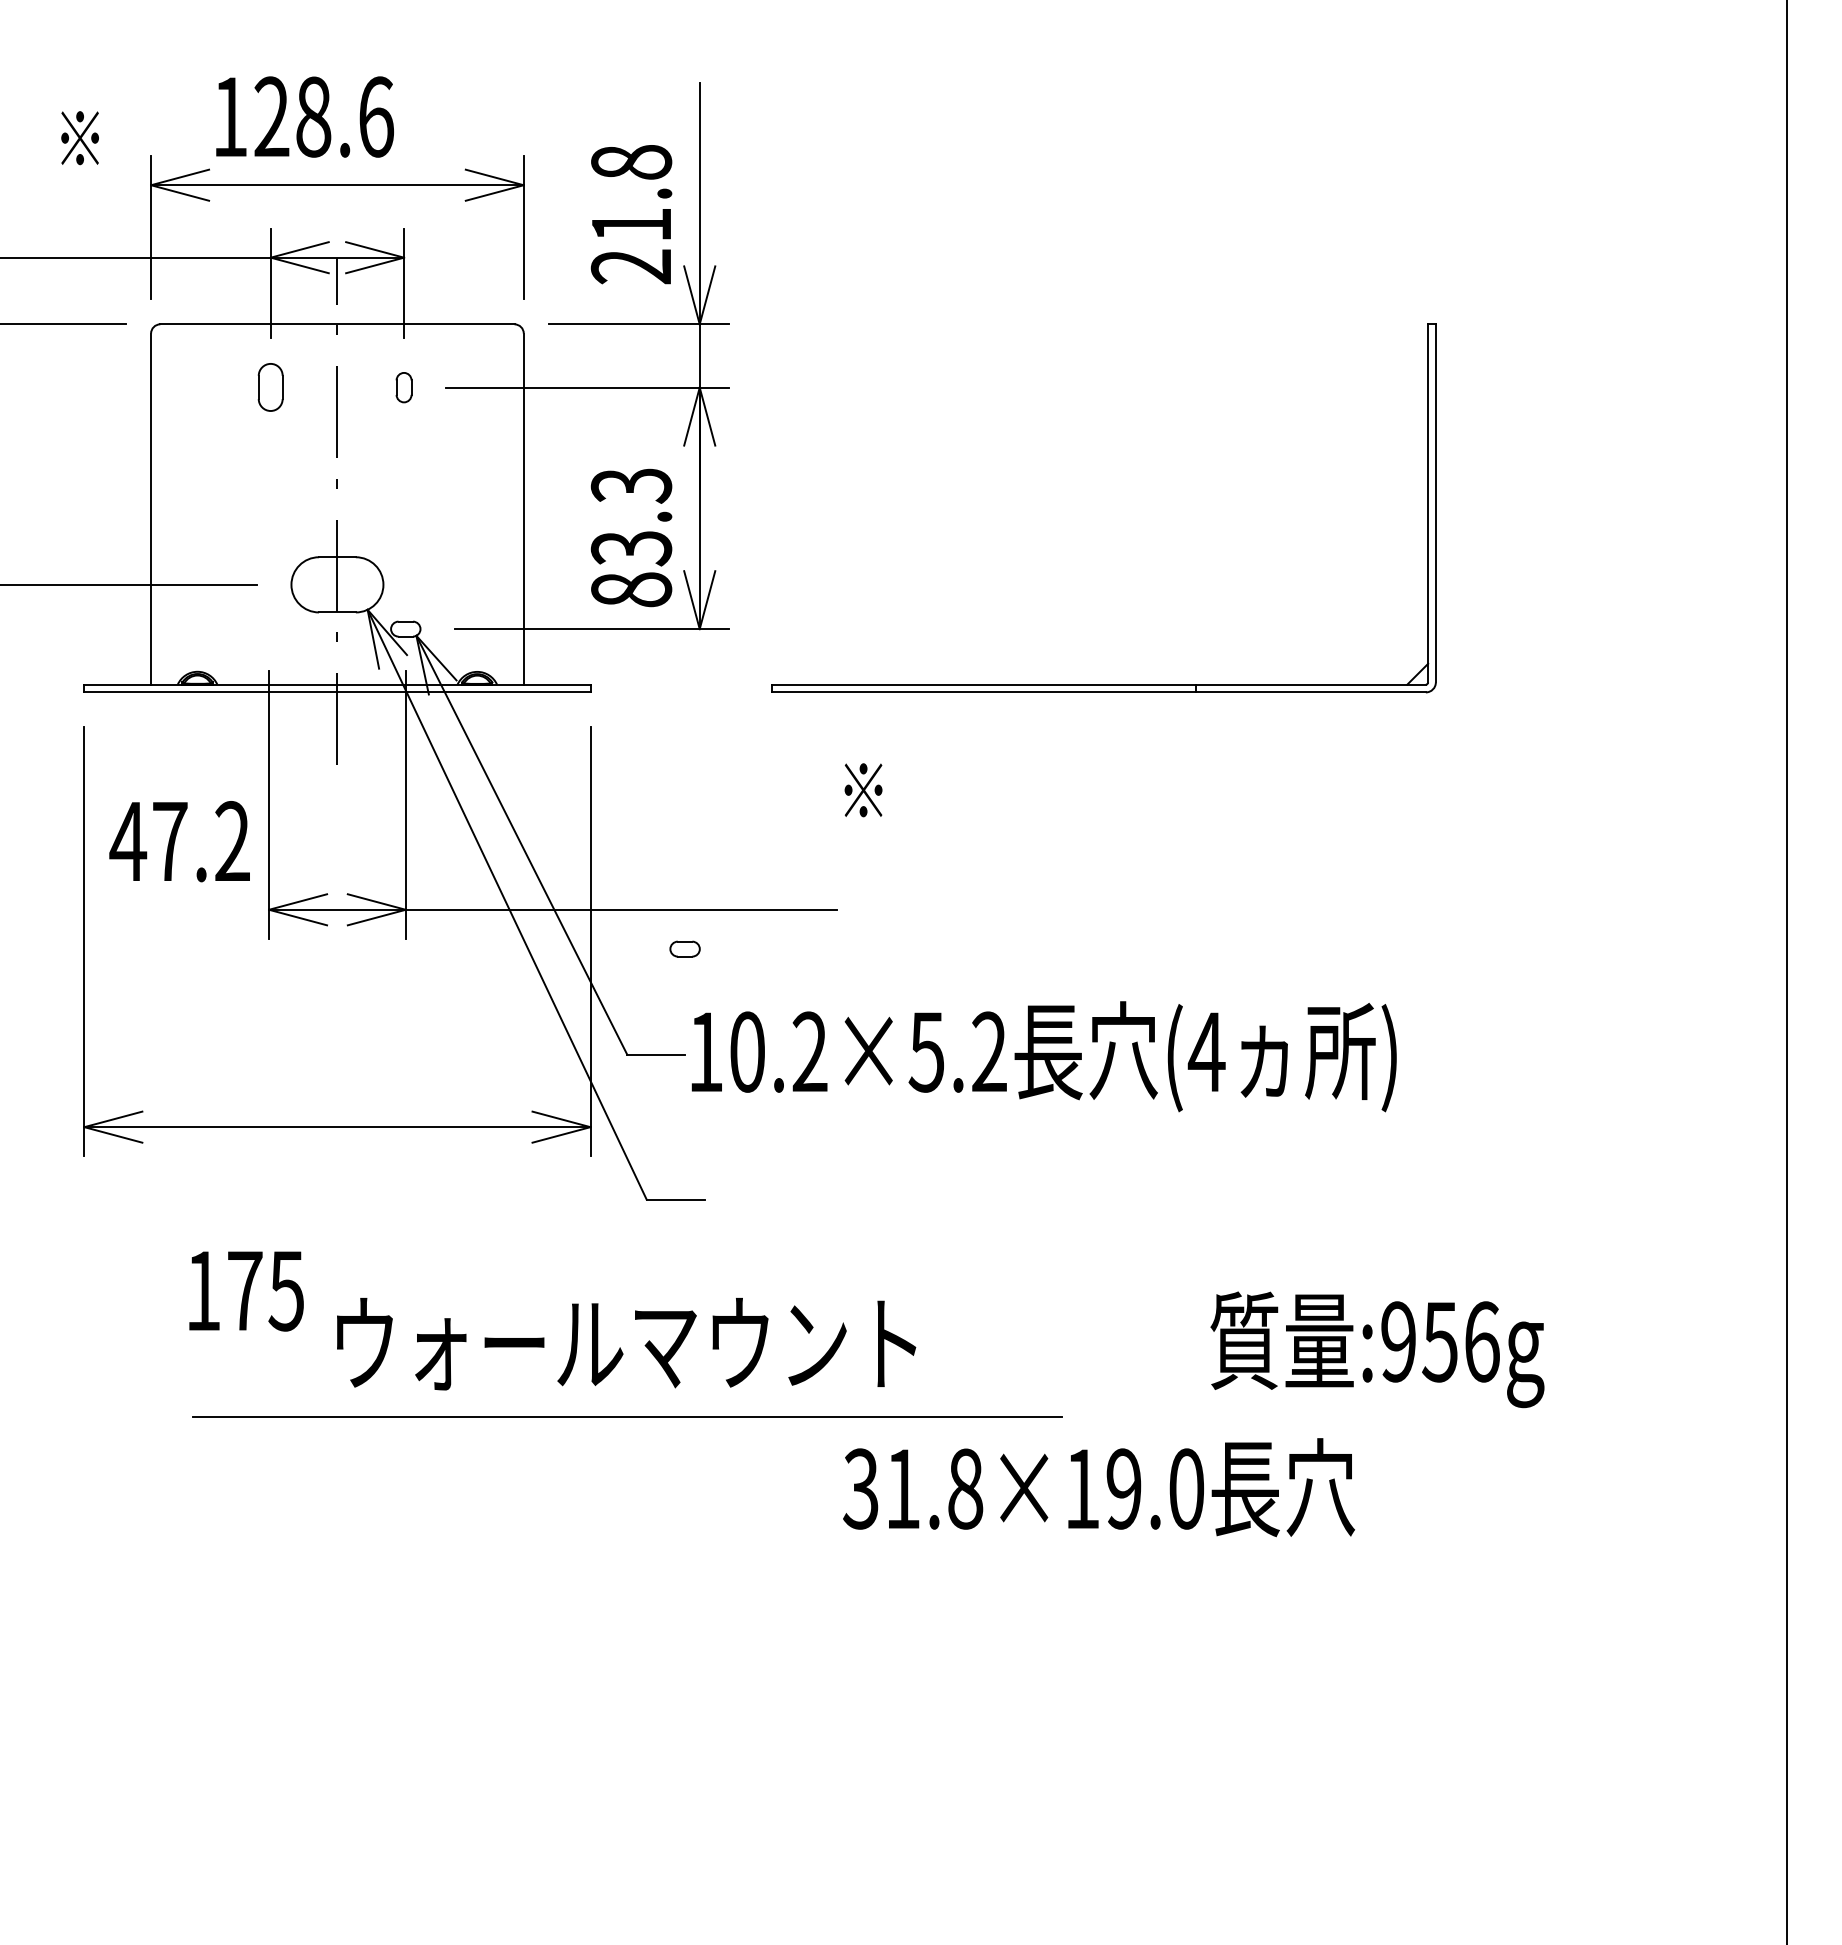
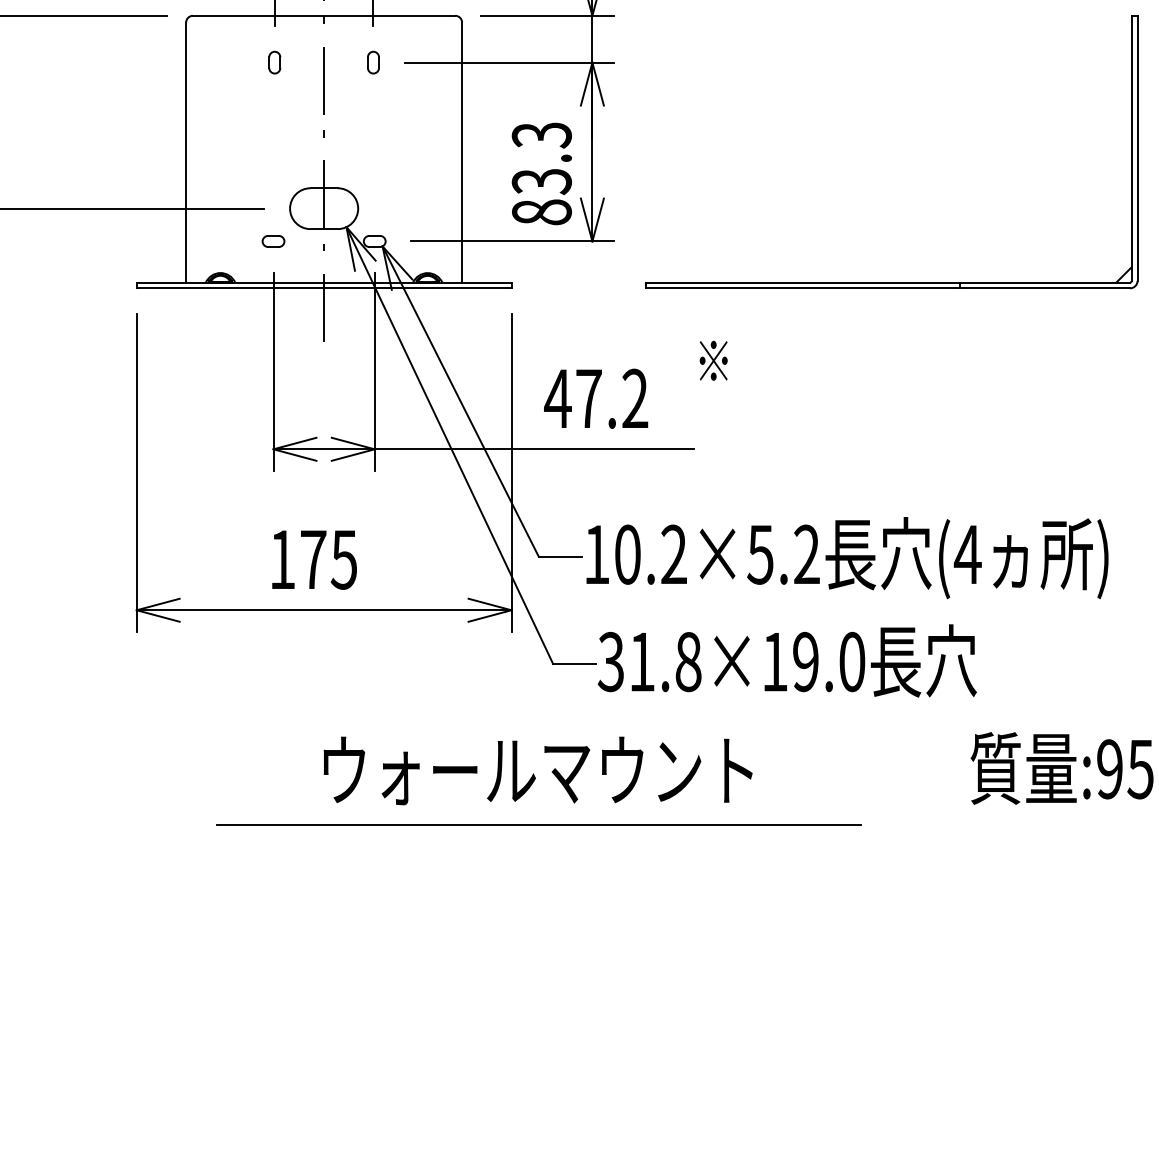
part: (270, 387) -> (274, 62), size x0.62
text: (179, 841) -> (595, 398), moved
part: (684, 948) -> (273, 241), moved
text: (246, 1291) -> (314, 560), moved
text: (1098, 1487) -> (786, 660), moved

